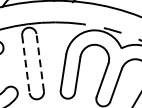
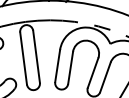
line: (40, 62) -> (36, 56), dashed -> solid
line: (25, 64) -> (23, 58), dashed -> solid

